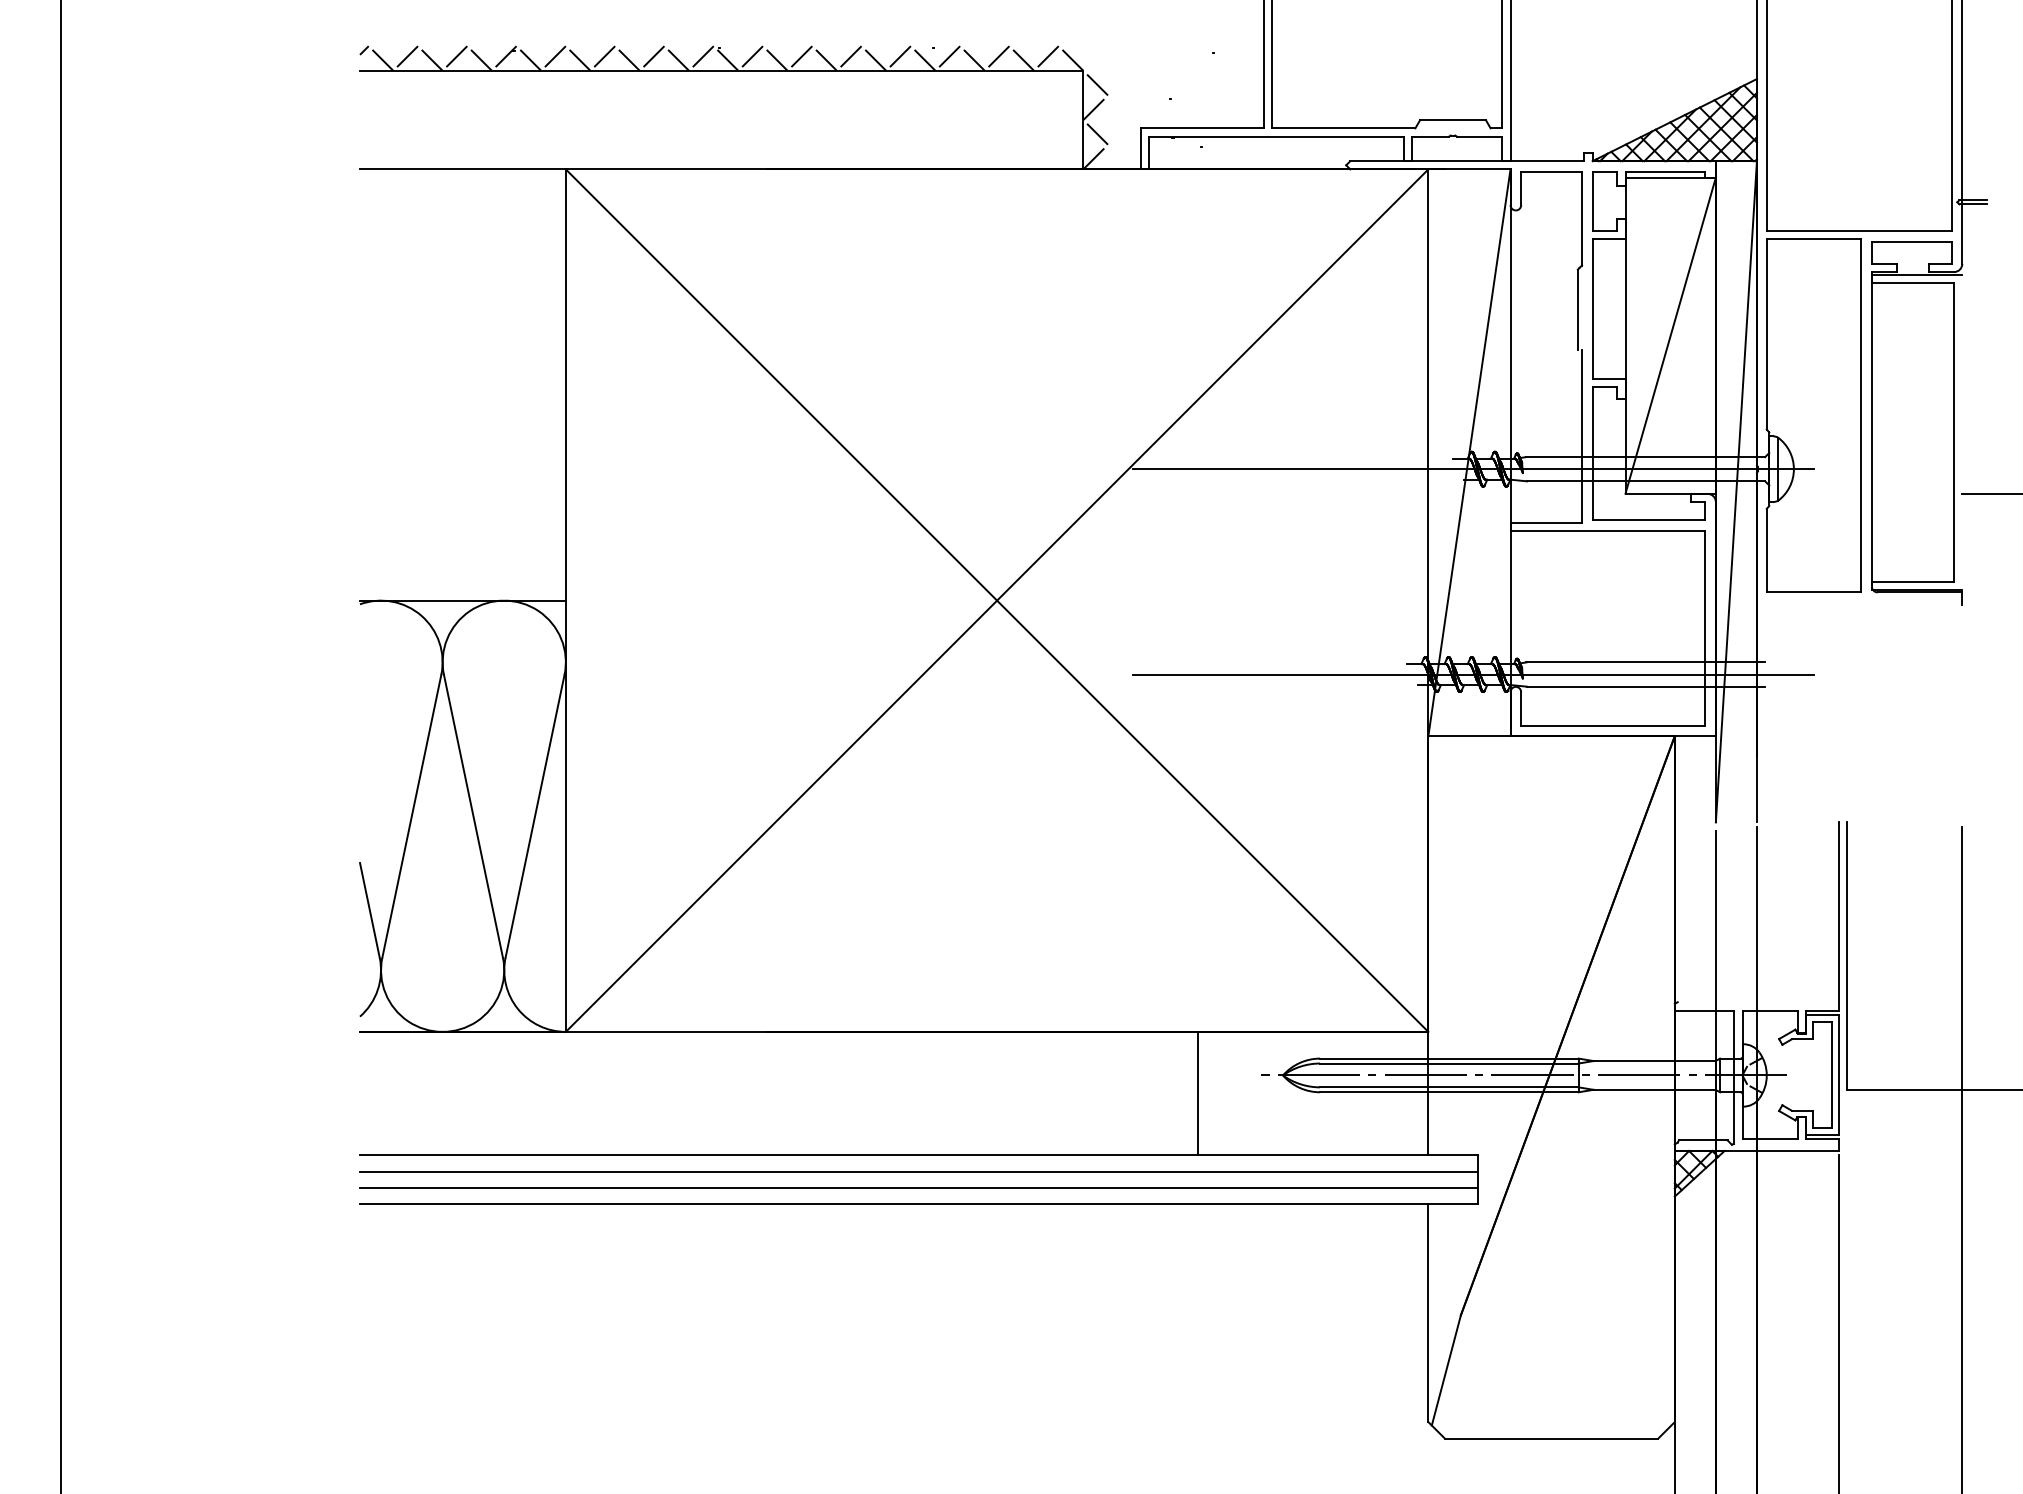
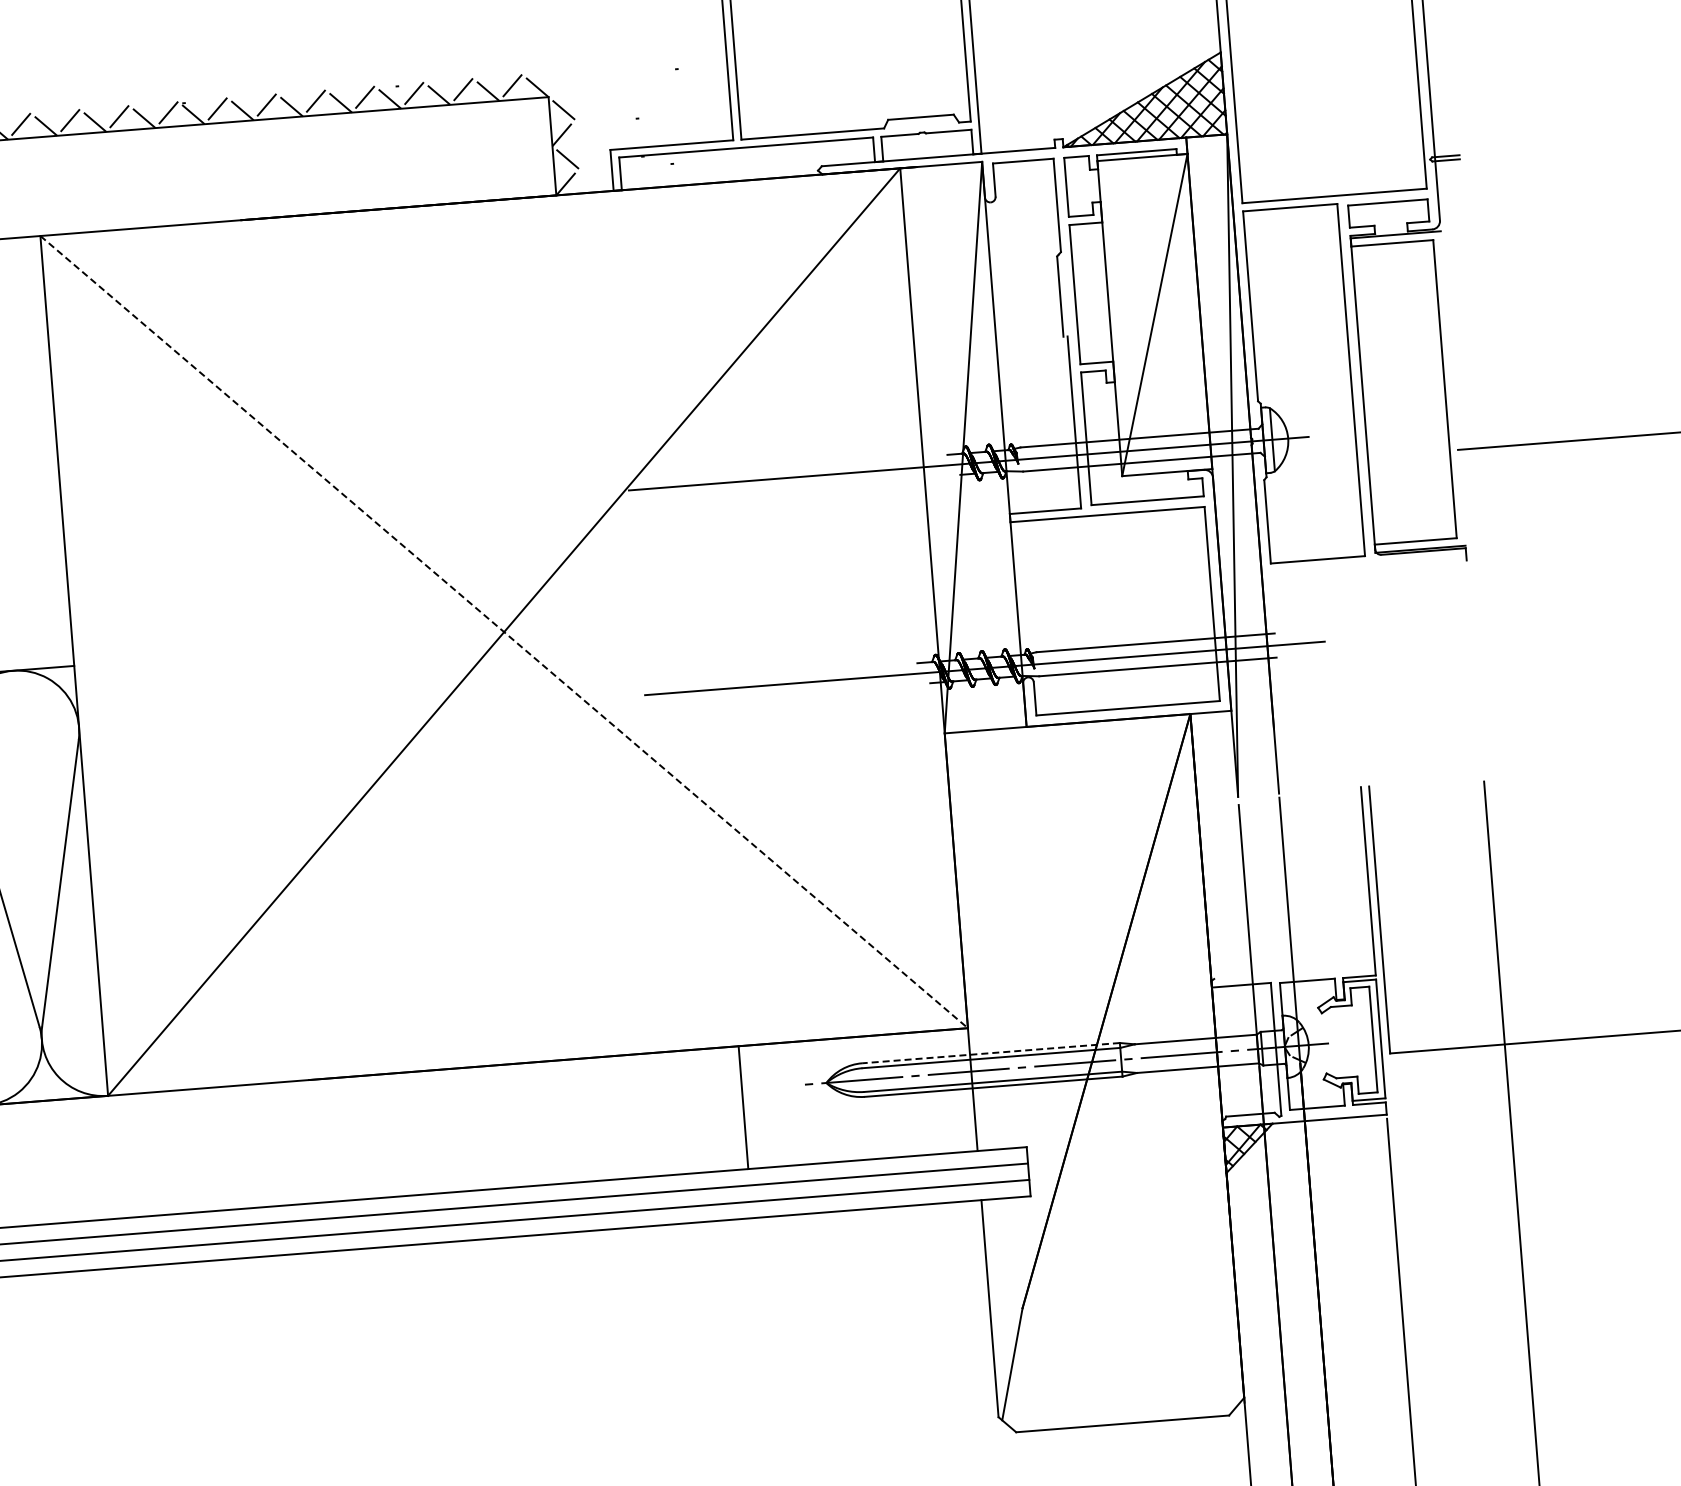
line: (997, 600) -> (504, 631), solid -> dashed
line: (1448, 1058) -> (990, 1053), solid -> dashed

